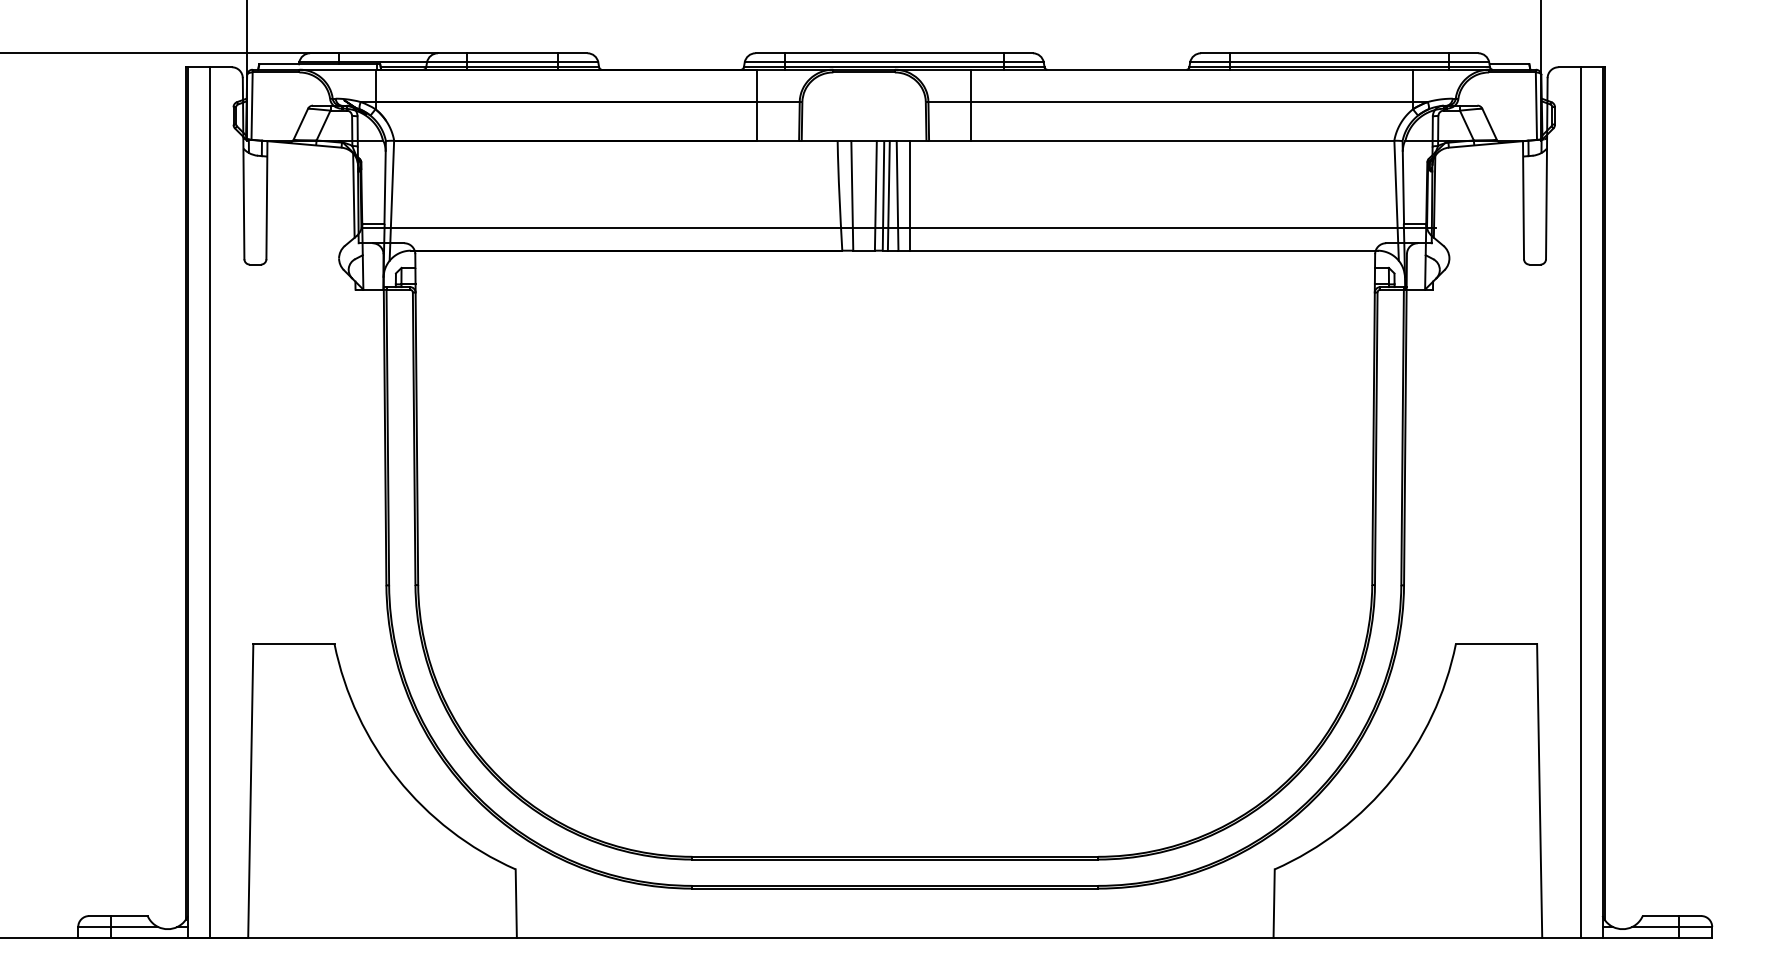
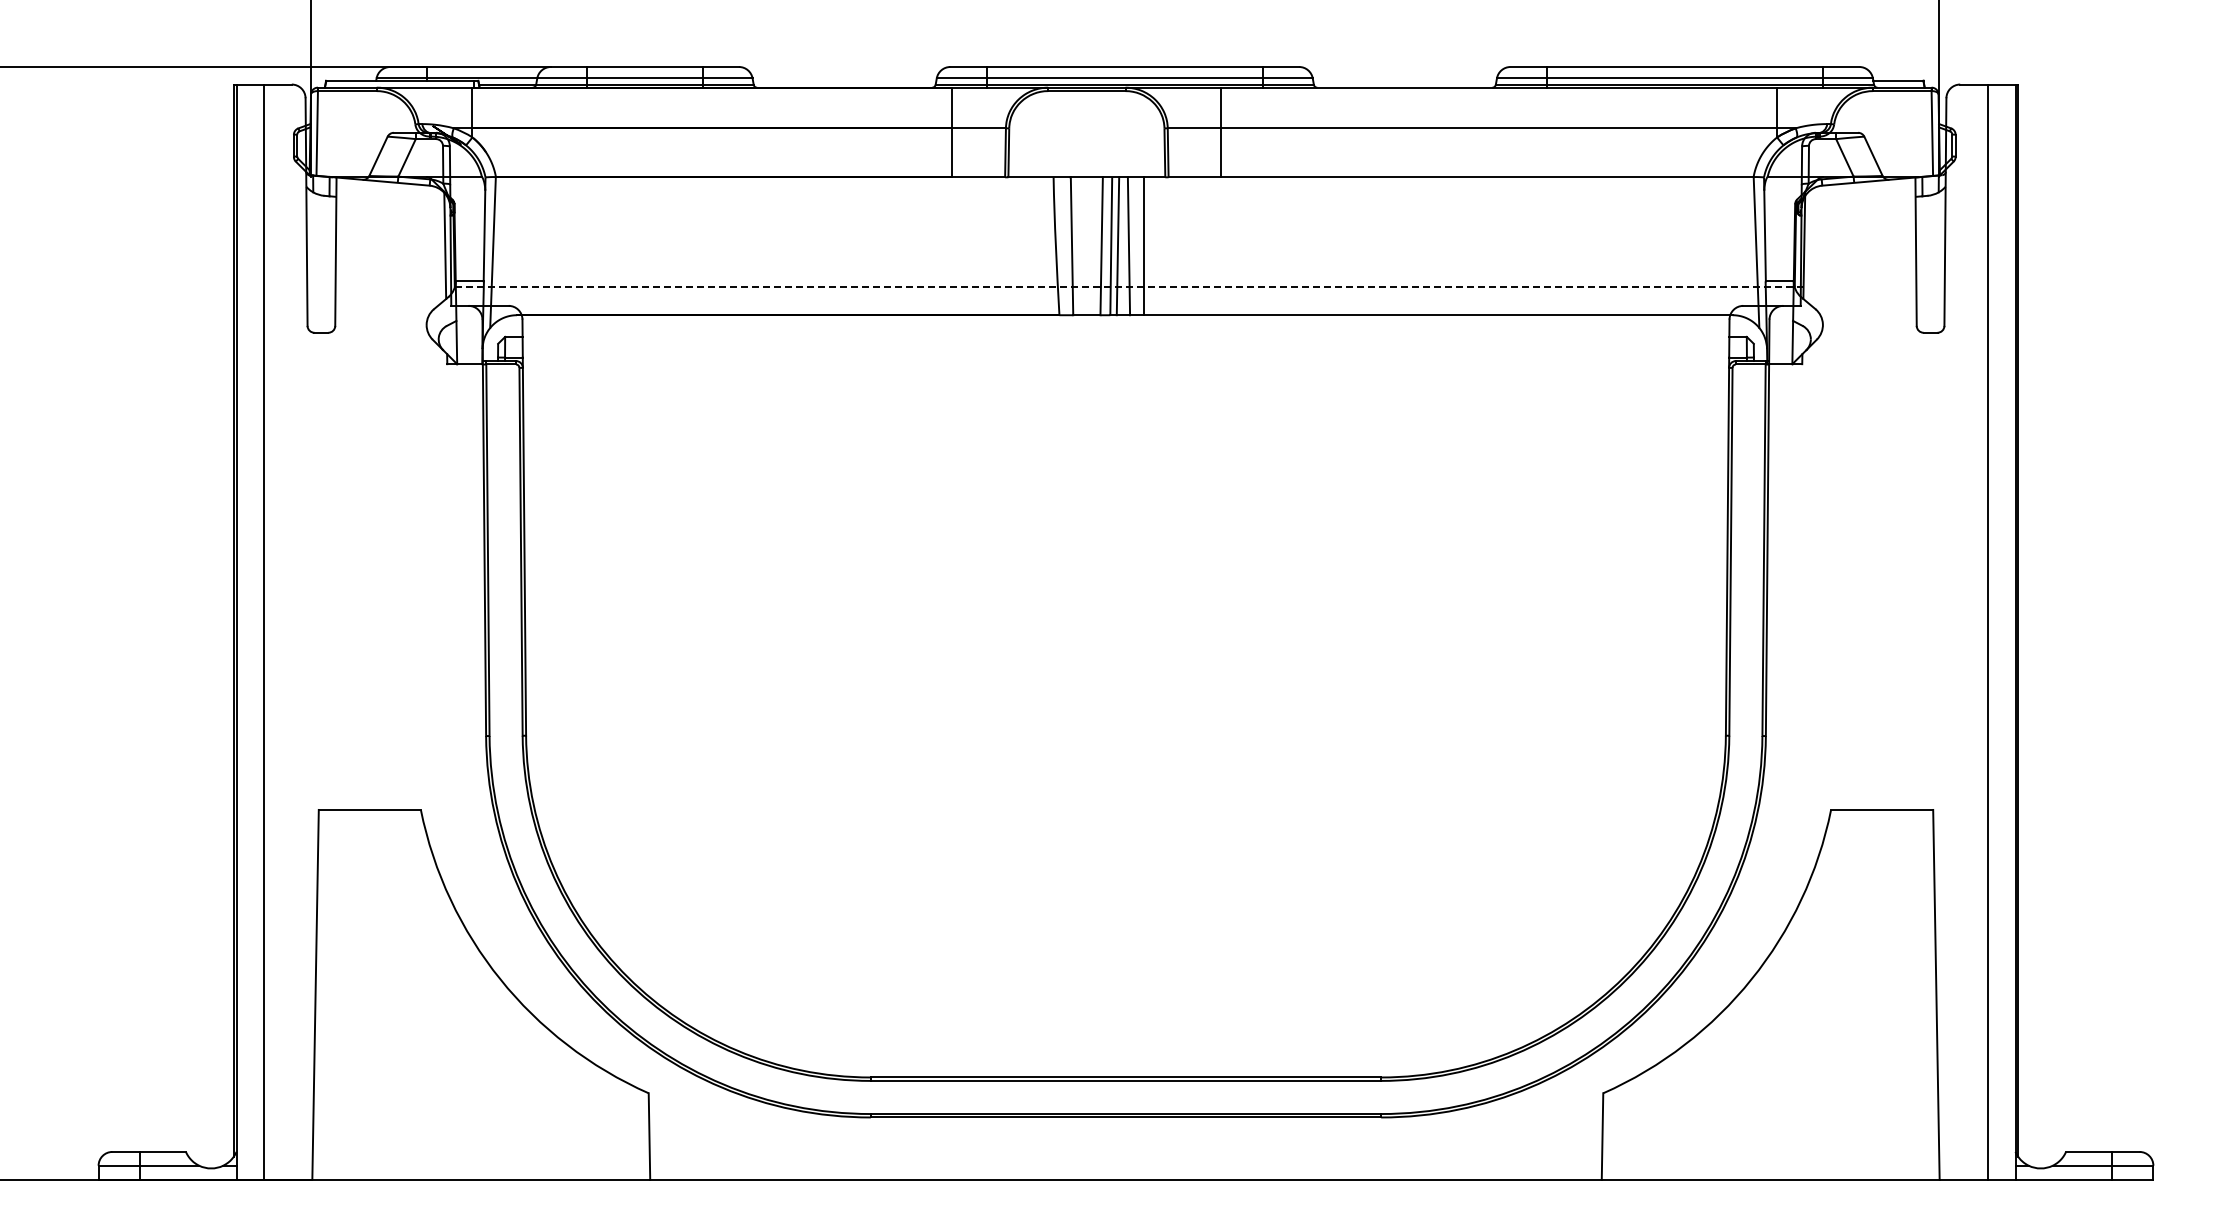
line: (898, 227) -> (1130, 286), solid -> dashed

